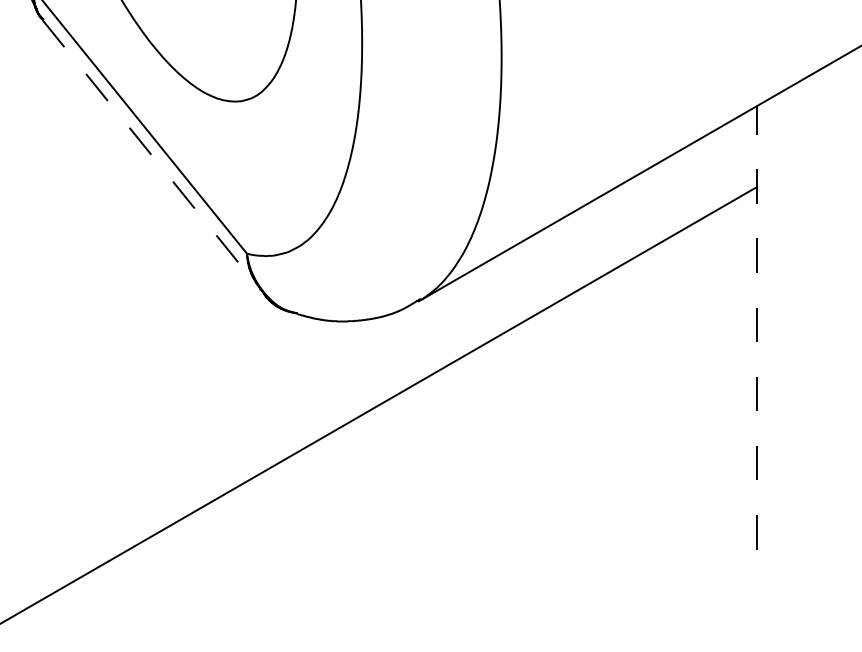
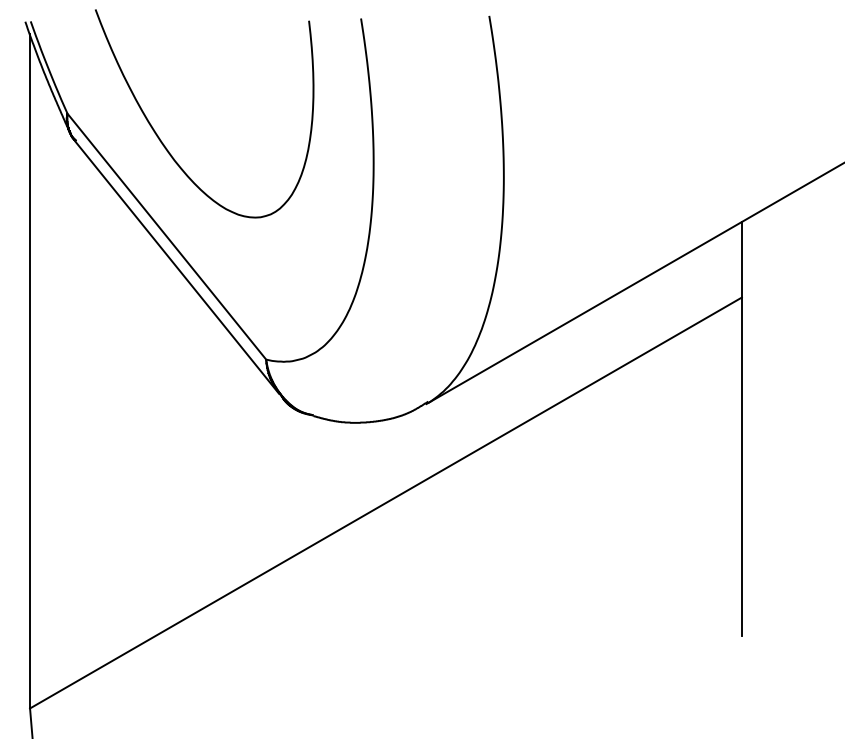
line: (152, 156) -> (177, 268), dashed -> solid
line: (756, 327) -> (741, 428), dashed -> solid

